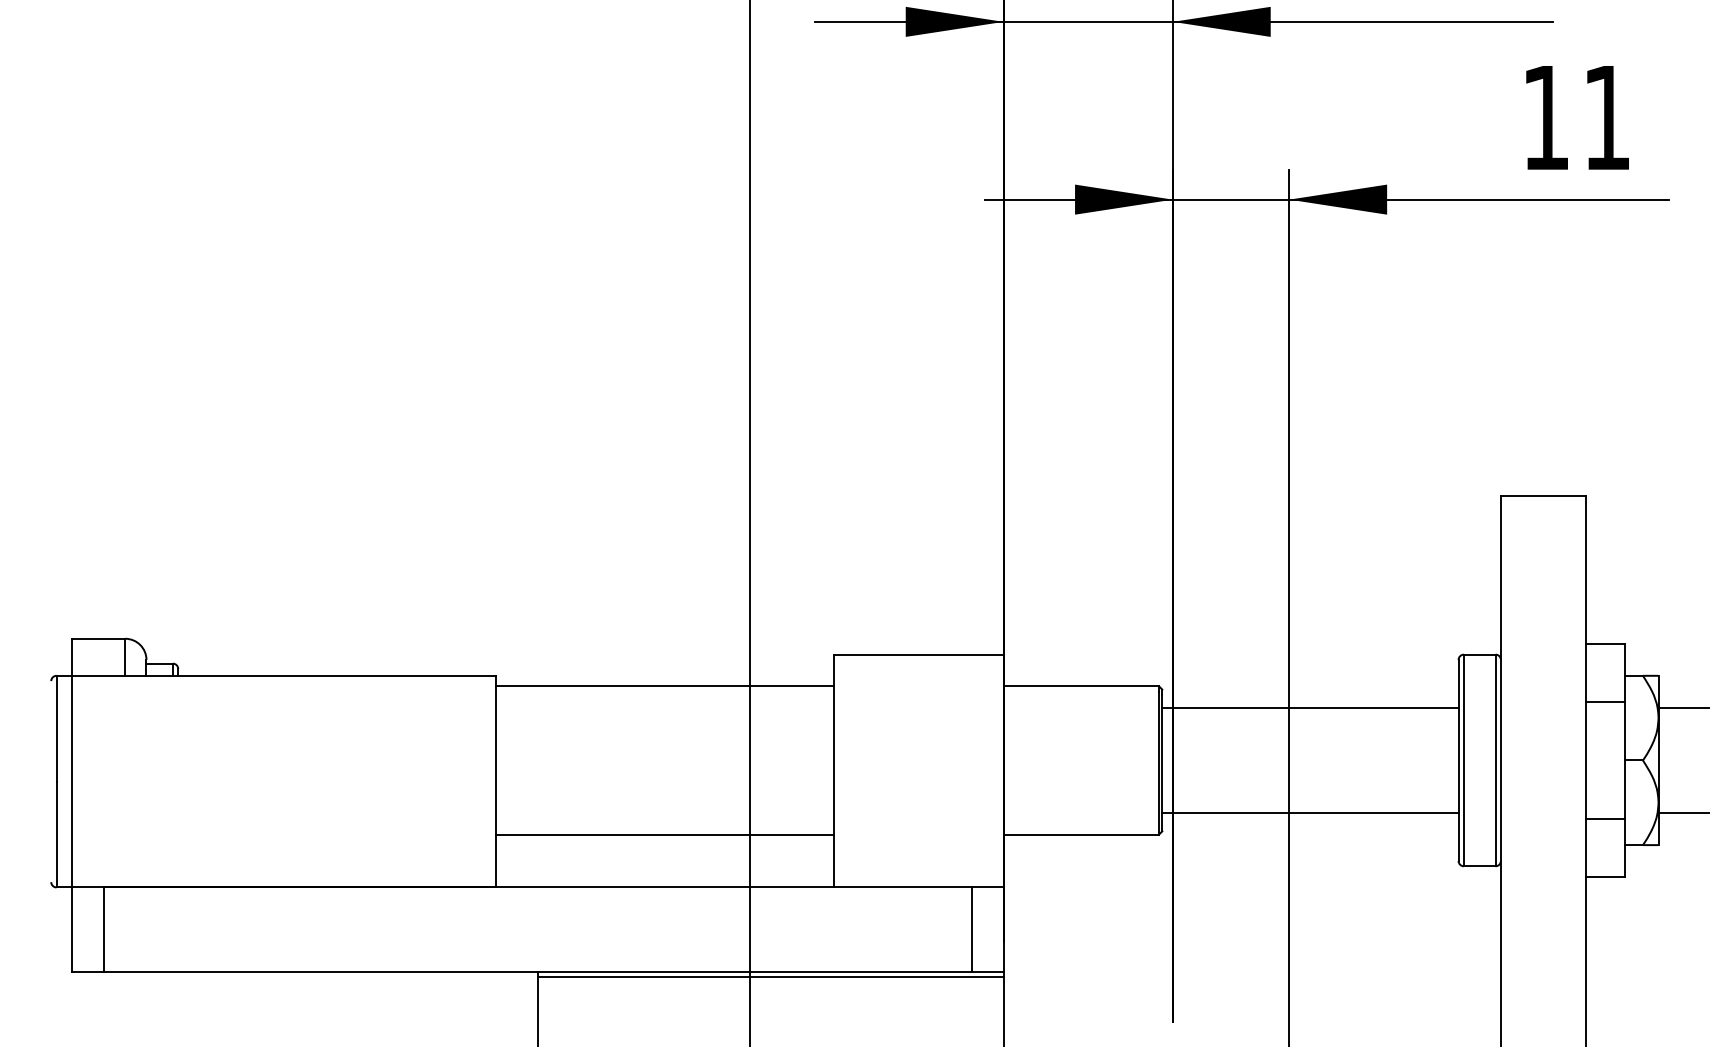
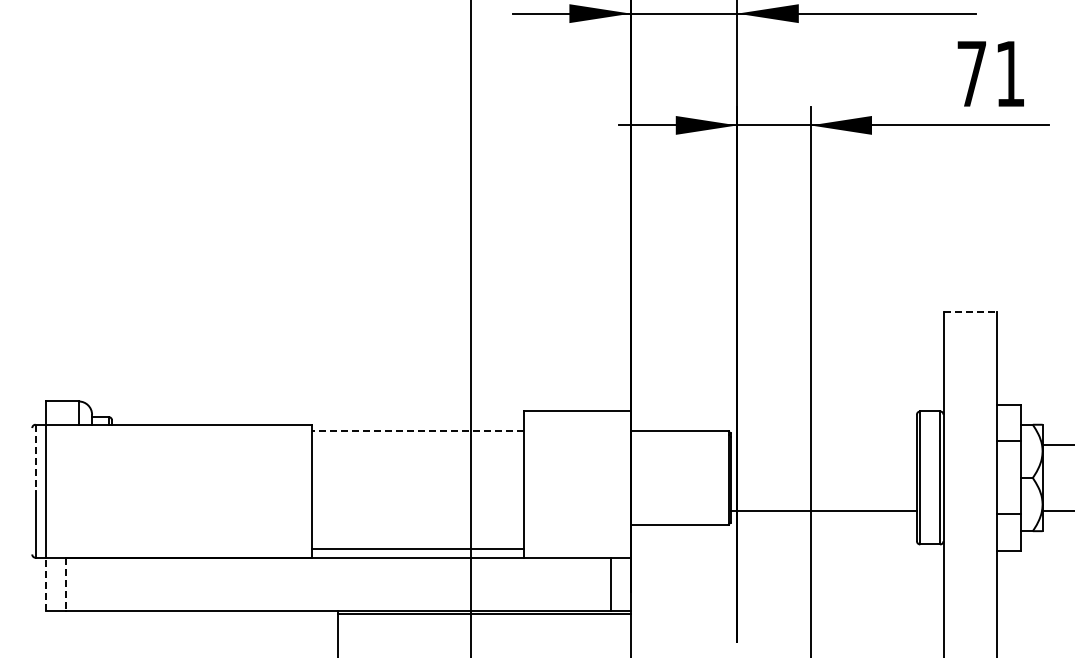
text: (1545, 117) -> (971, 73), 11 -> 71
line: (1543, 495) -> (970, 311), solid -> dashed
line: (664, 686) -> (417, 431), solid -> dashed
line: (1309, 707) -> (823, 444), removed
line: (56, 729) -> (35, 458), solid -> dashed
line: (664, 834) -> (417, 548), moved
line: (72, 929) -> (45, 584), solid -> dashed
line: (104, 929) -> (65, 584), solid -> dashed

